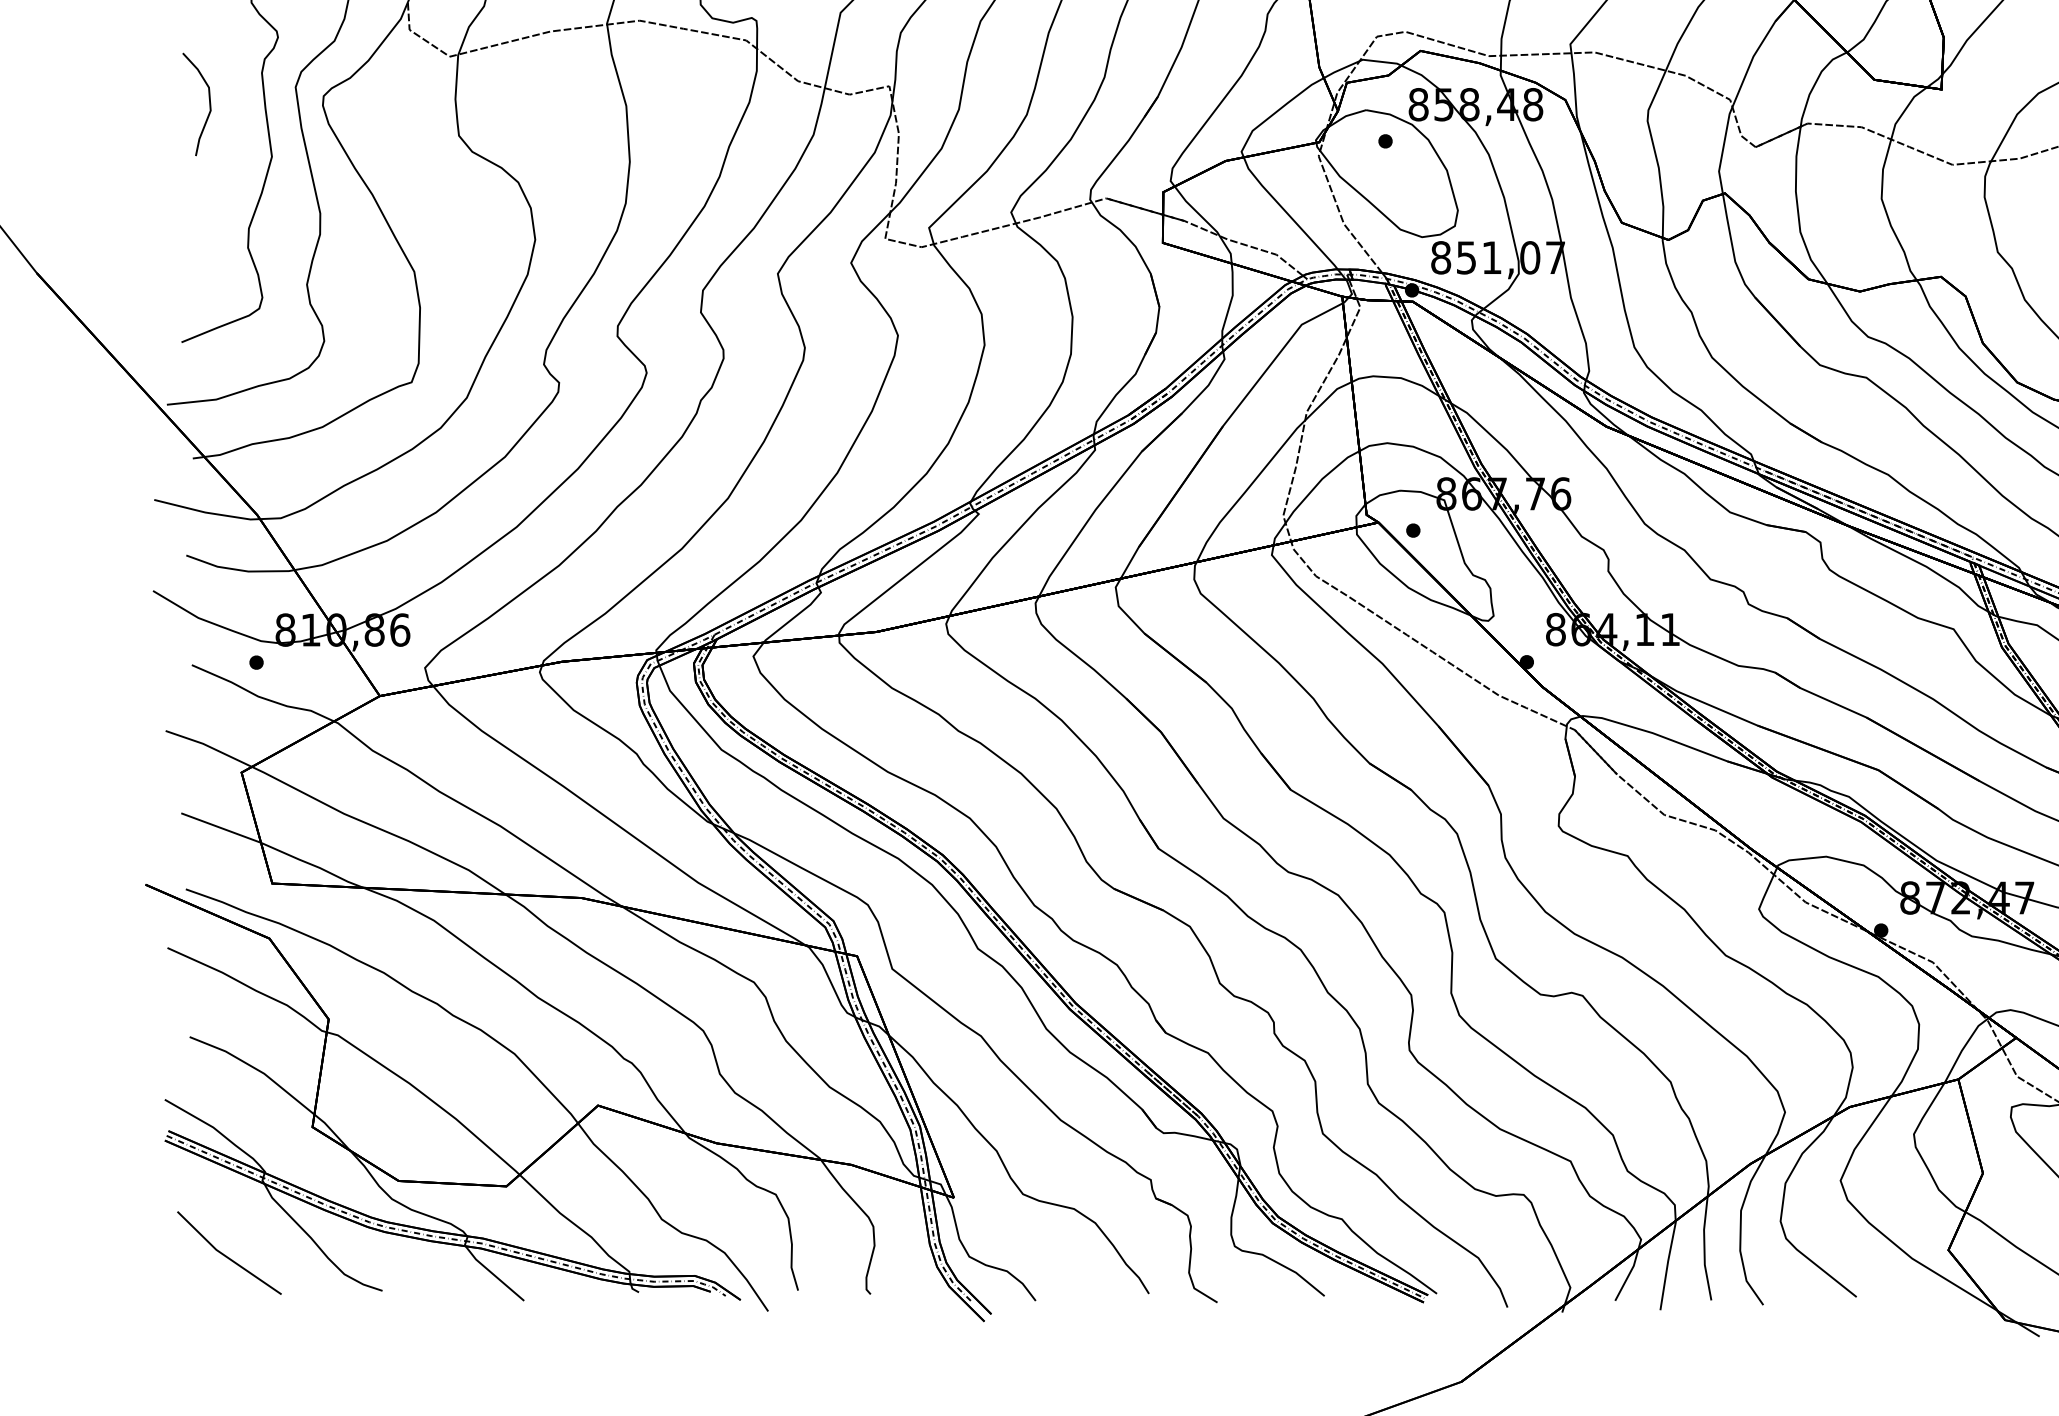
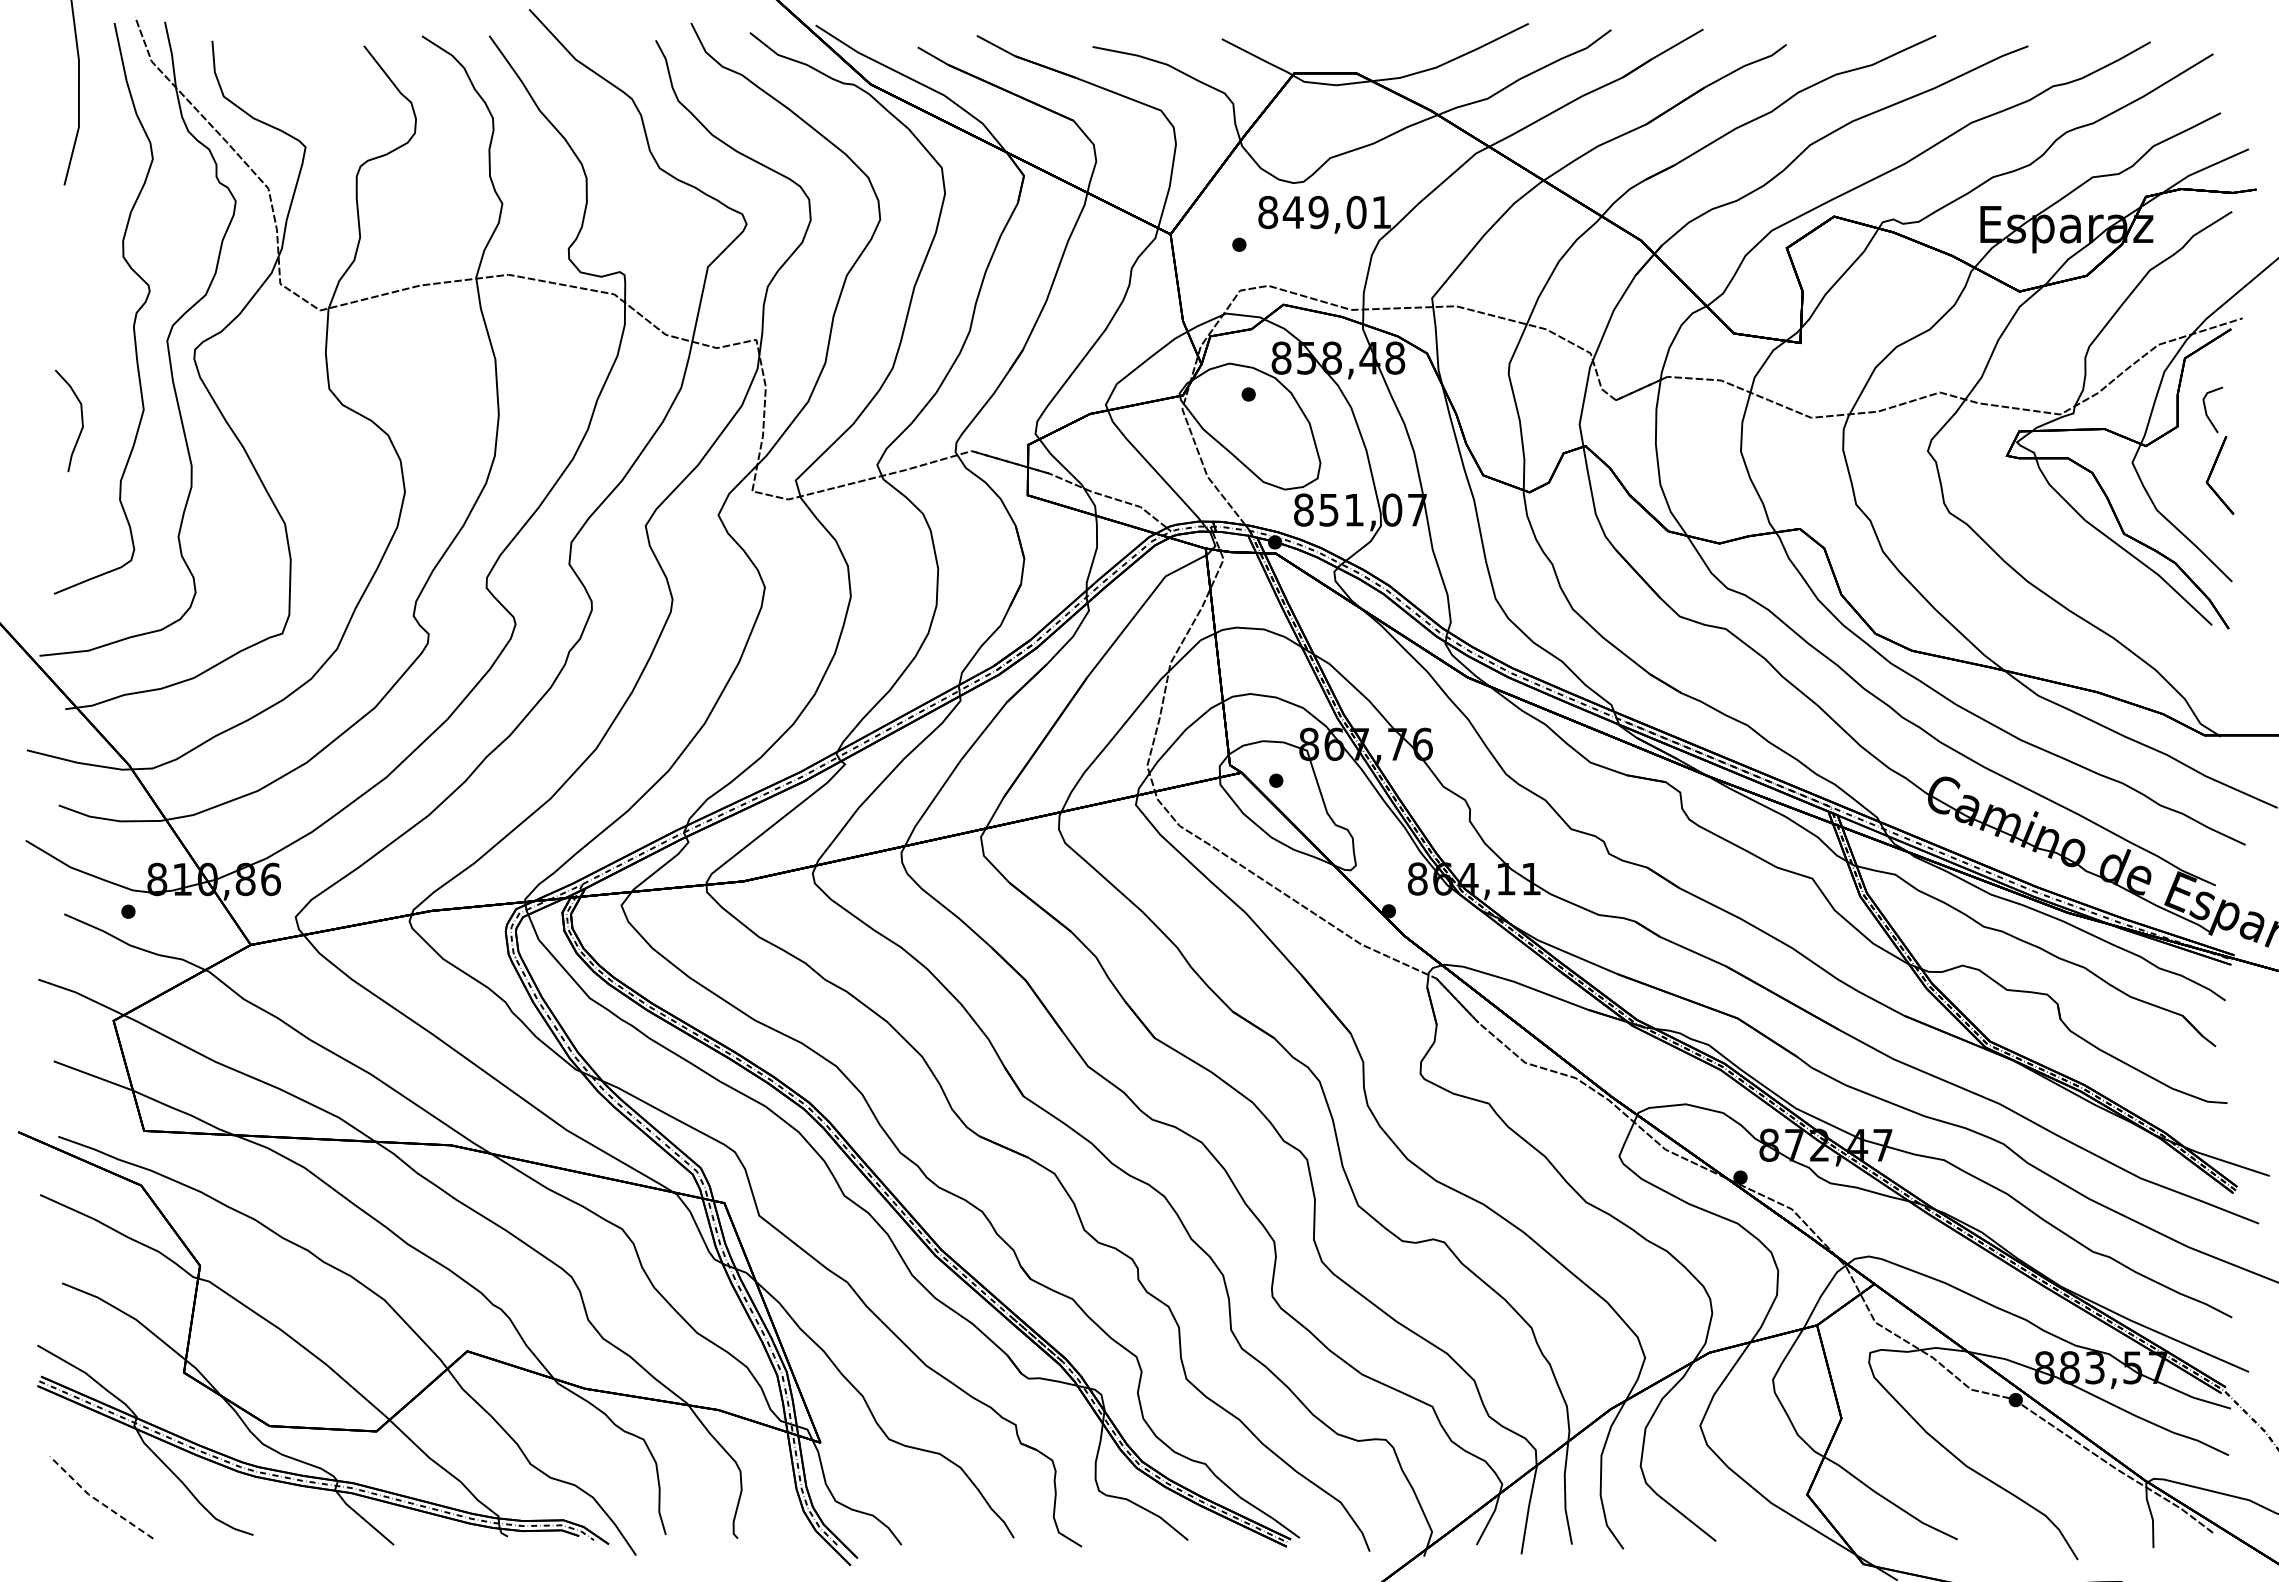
curve: (209, 104) -> (81, 420), moved
line: (225, 1255) -> (97, 1500), solid -> dashed

